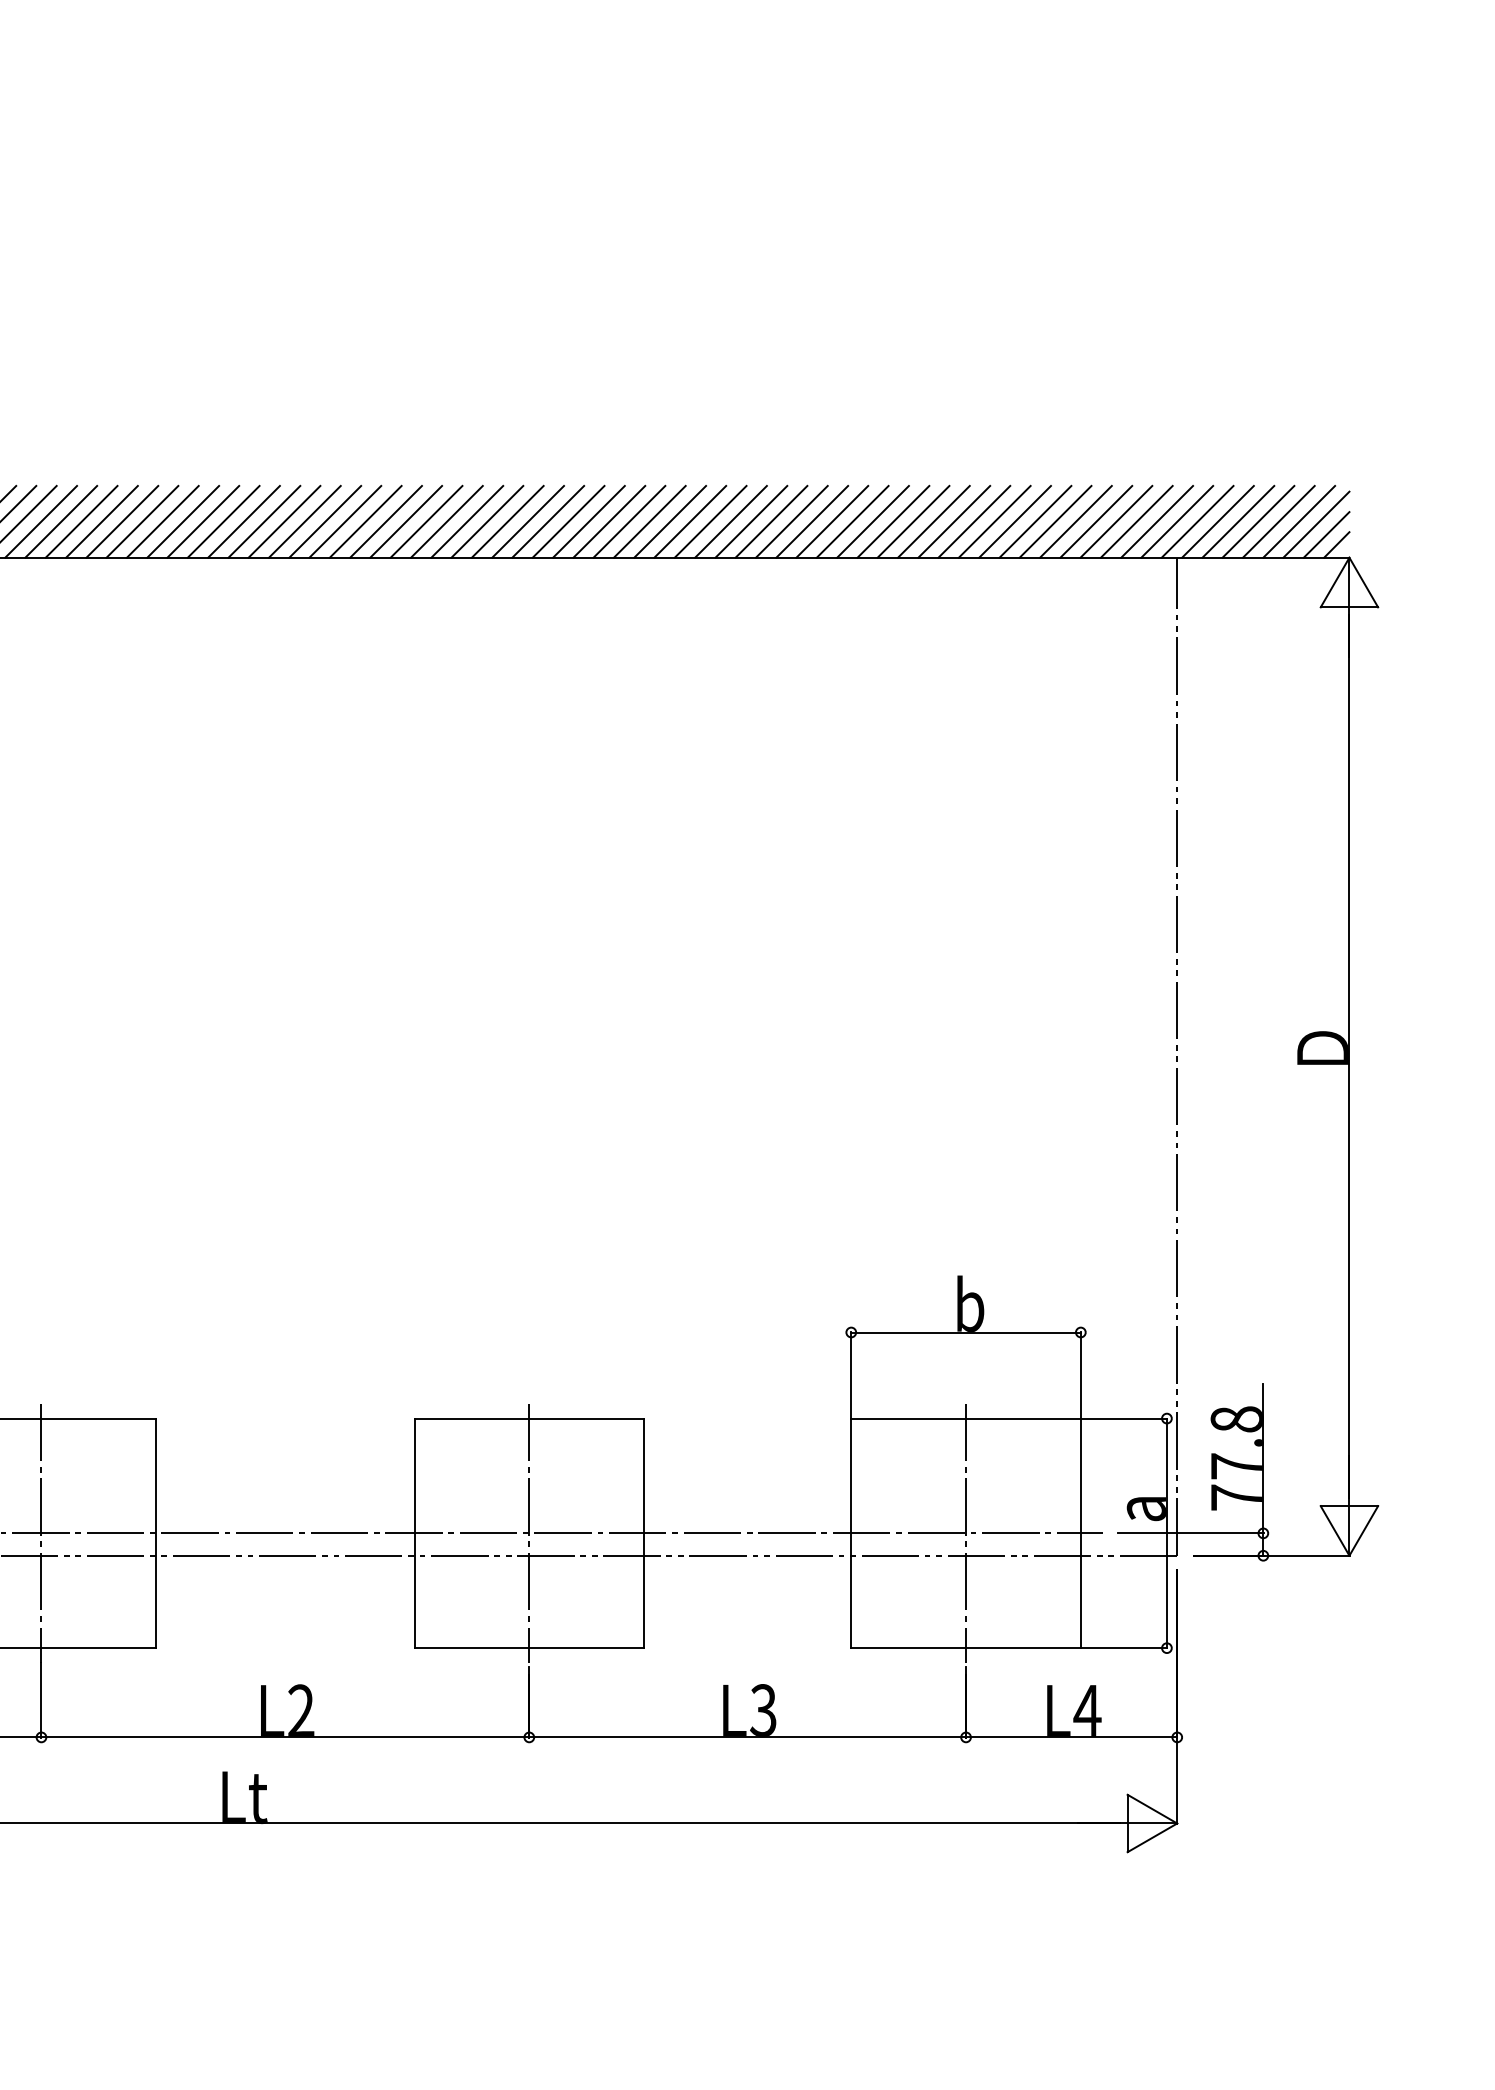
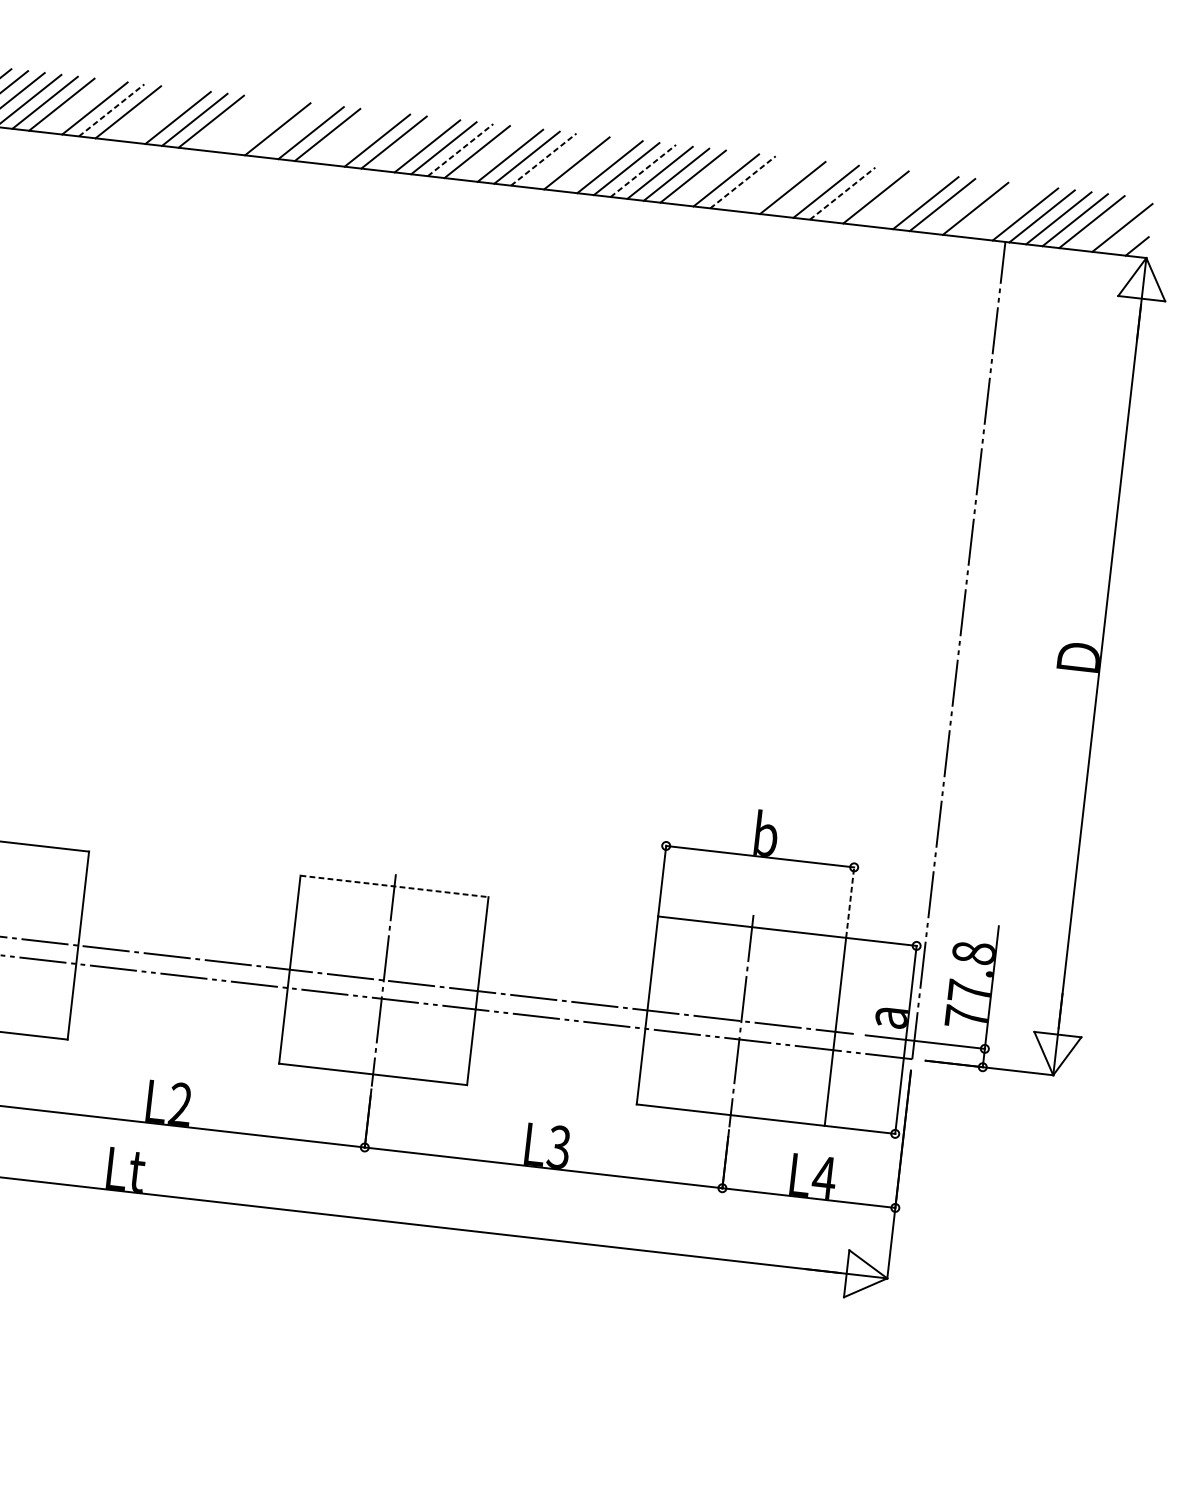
line: (41, 521) -> (78, 106), removed
line: (81, 521) -> (111, 110), solid -> dashed
line: (122, 521) -> (145, 113), removed
line: (142, 521) -> (161, 115), removed
line: (223, 521) -> (227, 123), removed
line: (243, 521) -> (244, 125), removed
line: (264, 521) -> (261, 127), removed
line: (304, 521) -> (294, 130), removed
line: (365, 521) -> (344, 136), removed
line: (385, 521) -> (360, 138), removed
line: (446, 521) -> (410, 144), removed
line: (507, 521) -> (460, 149), solid -> dashed
line: (548, 521) -> (493, 153), removed
line: (609, 521) -> (543, 159), solid -> dashed
line: (629, 521) -> (560, 161), removed
line: (670, 521) -> (593, 165), removed
line: (731, 521) -> (643, 170), solid -> dashed
line: (812, 521) -> (710, 178), removed
line: (852, 521) -> (742, 182), solid -> dashed
line: (872, 521) -> (759, 183), removed
line: (893, 521) -> (776, 185), removed
line: (933, 521) -> (809, 189), removed
line: (974, 521) -> (842, 193), solid -> dashed
line: (994, 521) -> (859, 195), removed
line: (1035, 521) -> (892, 199), removed
line: (1055, 521) -> (909, 200), removed
line: (1116, 521) -> (959, 206), removed
line: (1157, 521) -> (992, 210), removed
line: (1177, 521) -> (1008, 212), removed
line: (1299, 521) -> (1108, 223), removed
line: (1326, 534) -> (1129, 236), removed
line: (1080, 1374) -> (849, 901), solid -> dashed
line: (529, 1418) -> (394, 886), solid -> dashed

